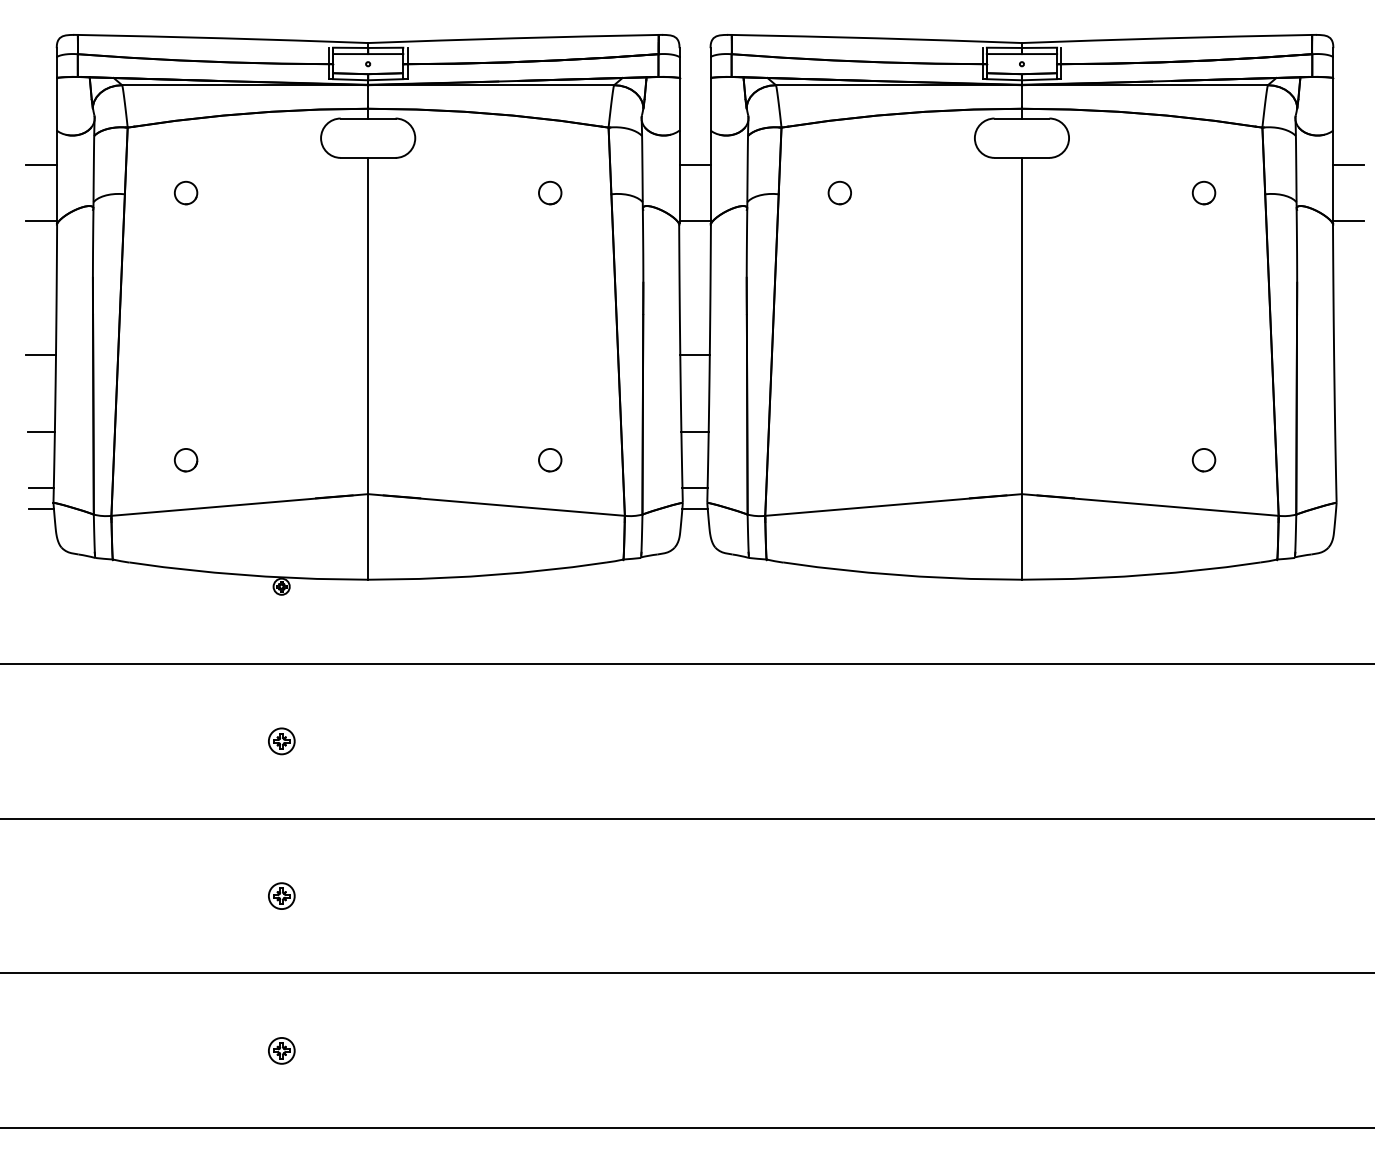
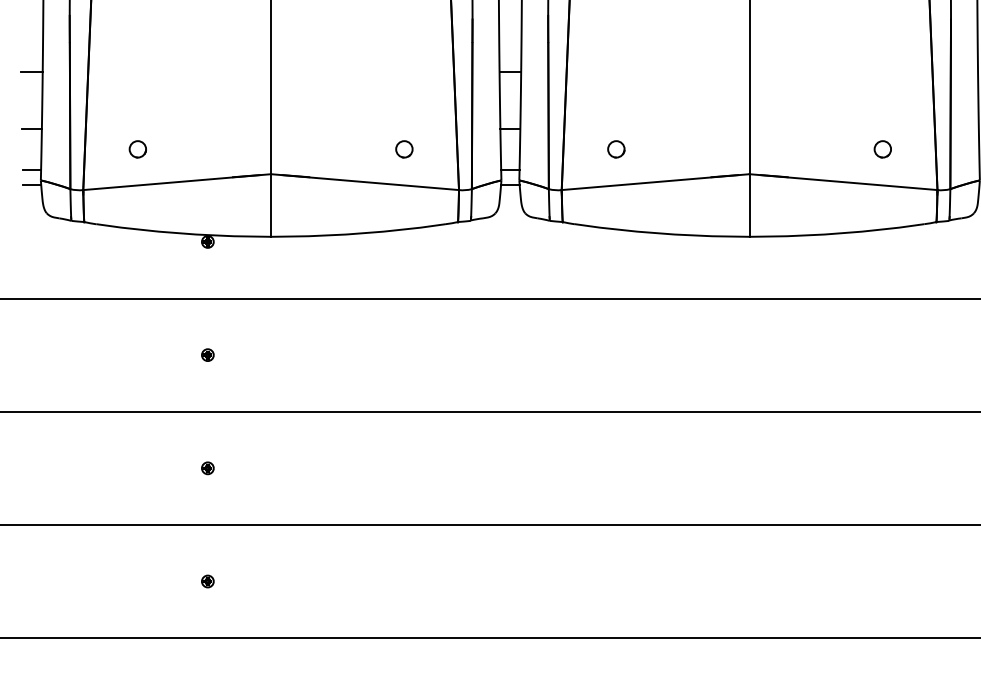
circle: (839, 460) -> (616, 149), added
part: (281, 741) -> (207, 355), size x0.62
part: (281, 895) -> (207, 467), size x0.62
part: (281, 1050) -> (207, 581), size x0.62

